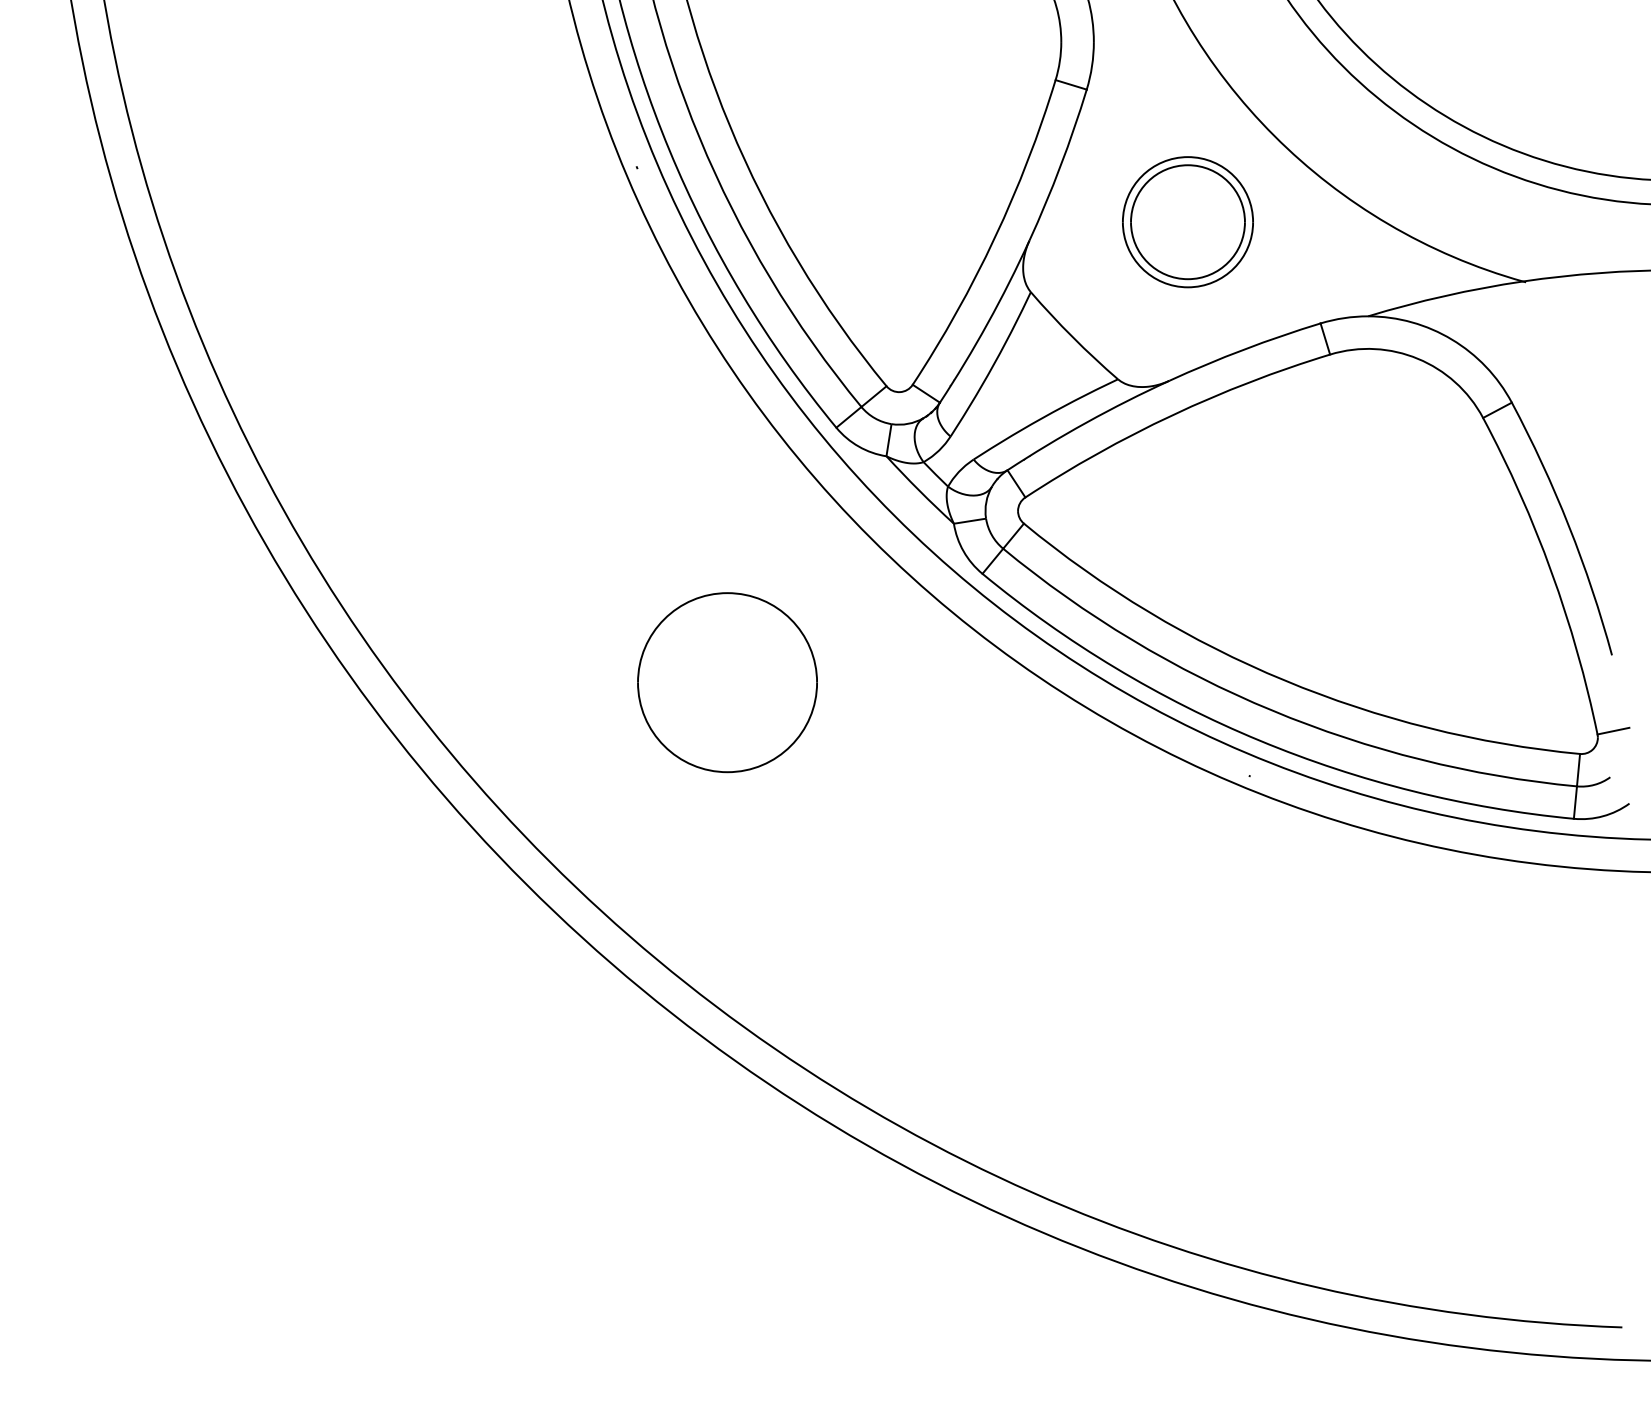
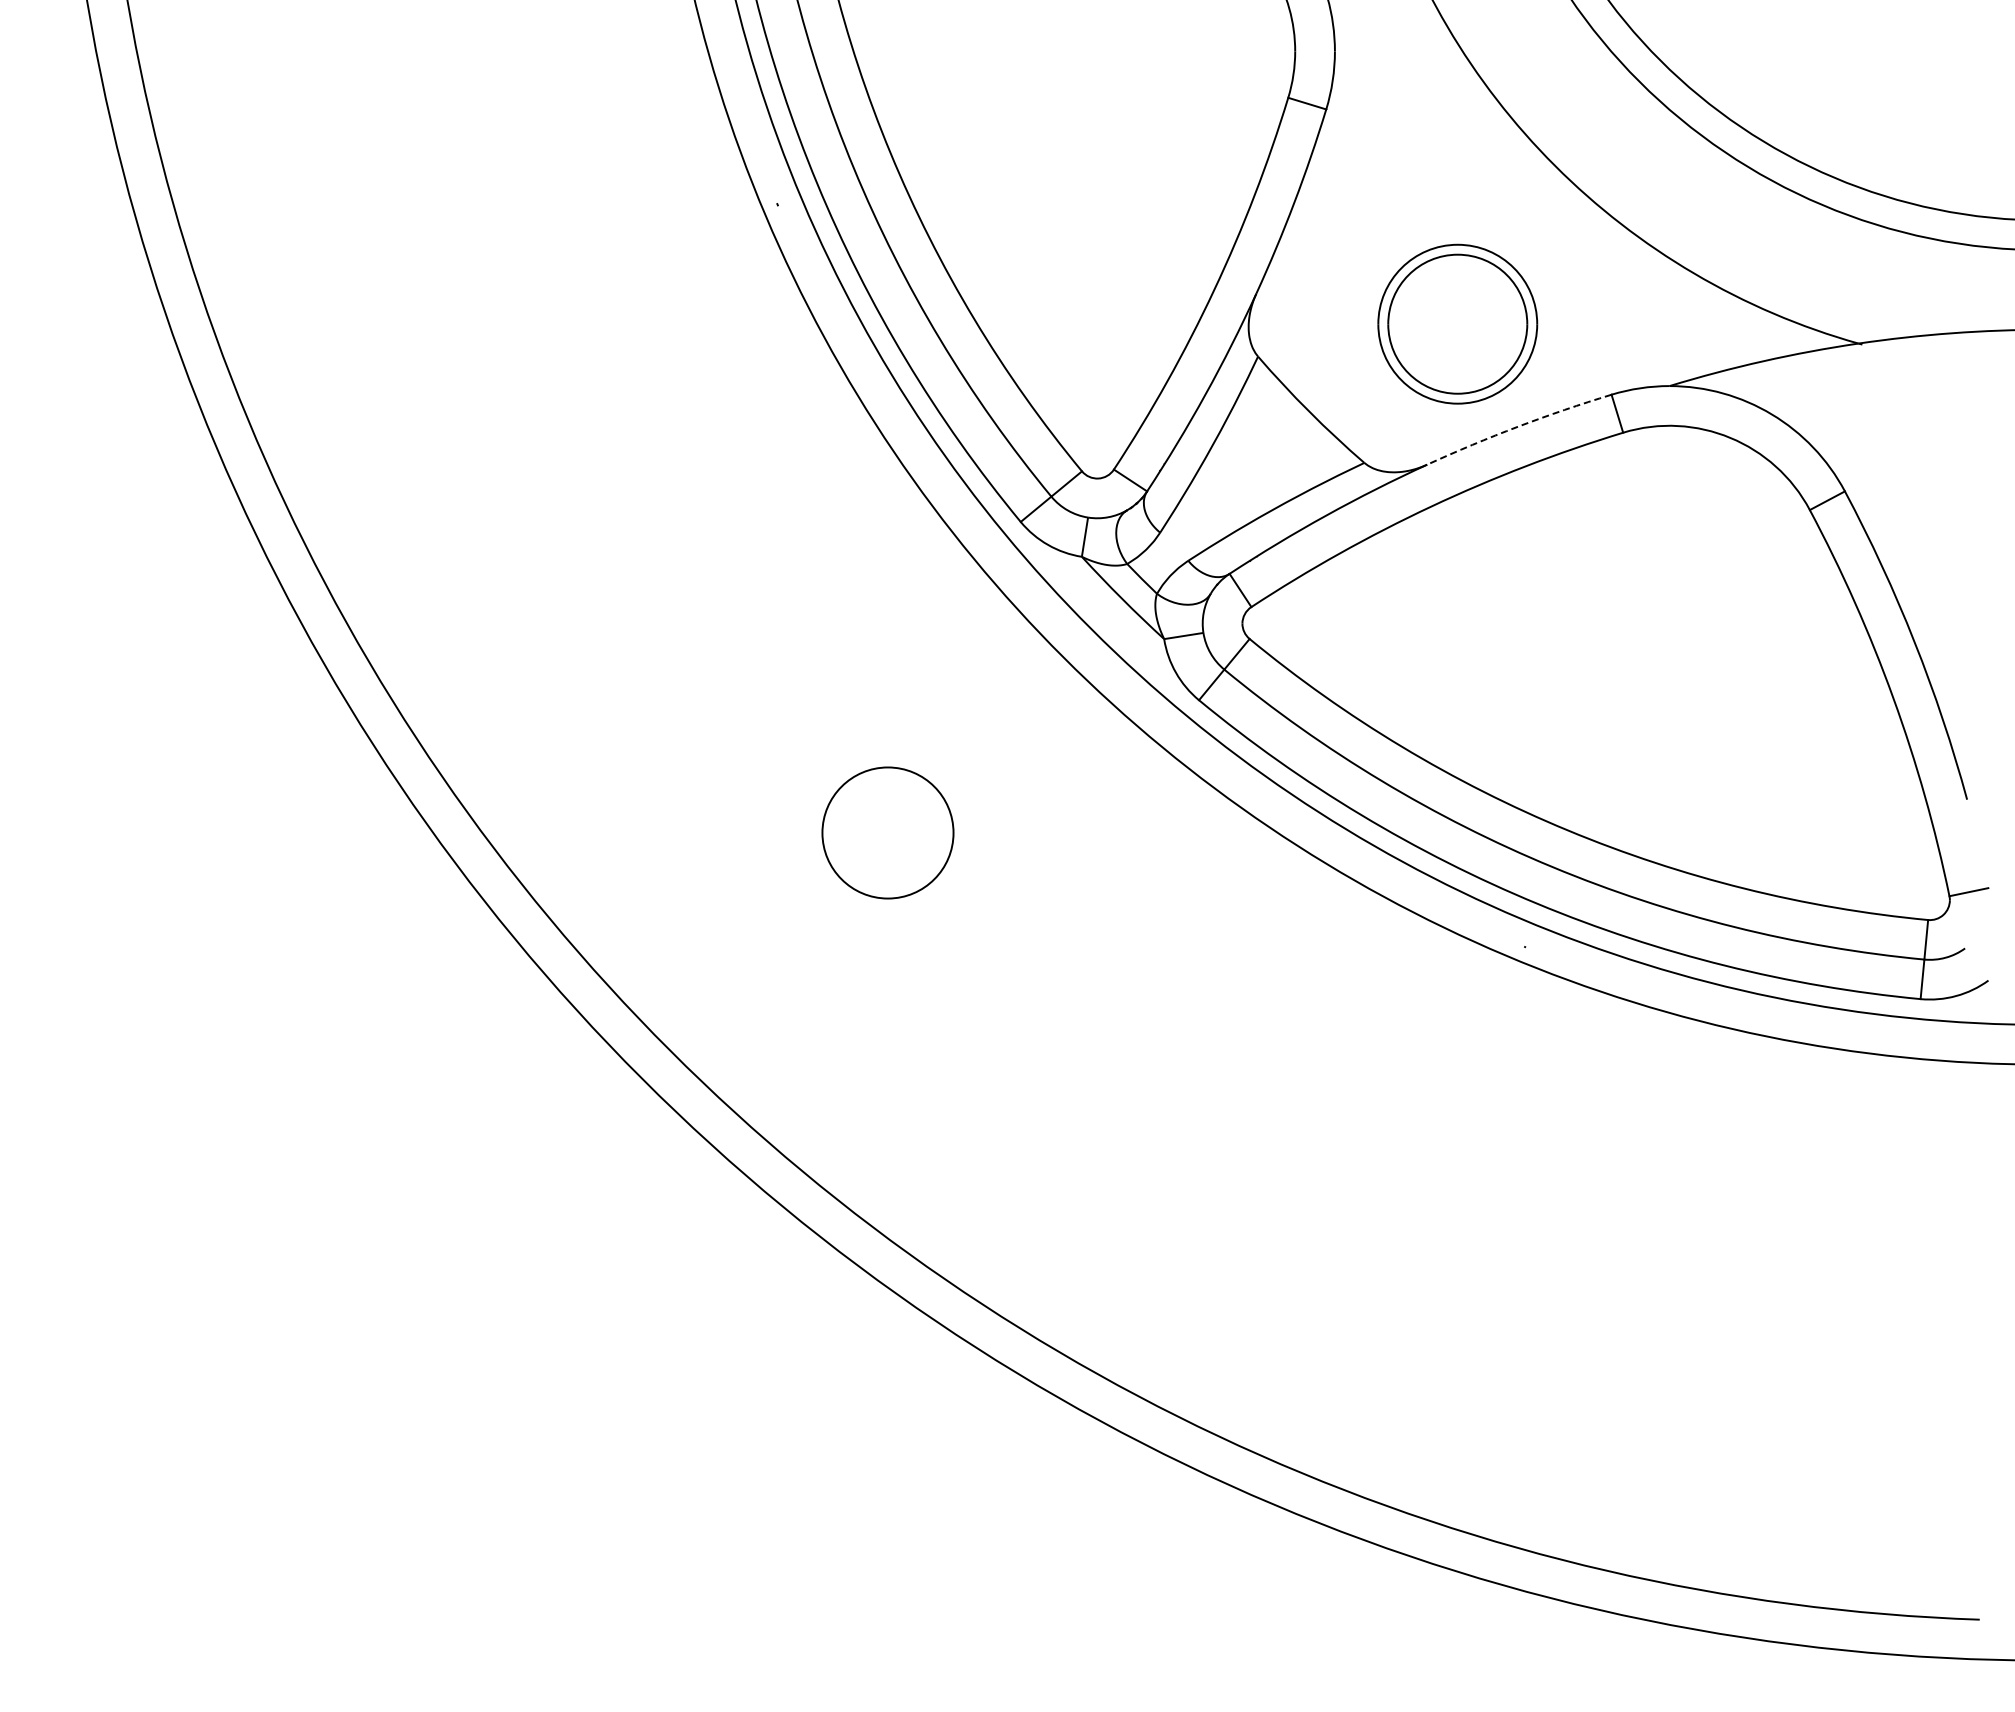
part: (1187, 221) -> (1457, 323), moved
arc: (1244, 349) -> (1518, 426), solid -> dashed
part: (727, 682) -> (887, 832), size x0.6

